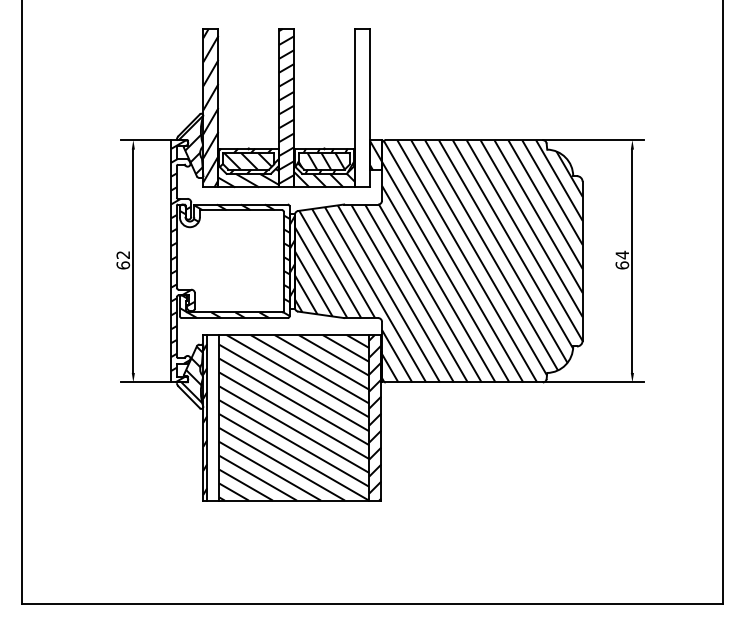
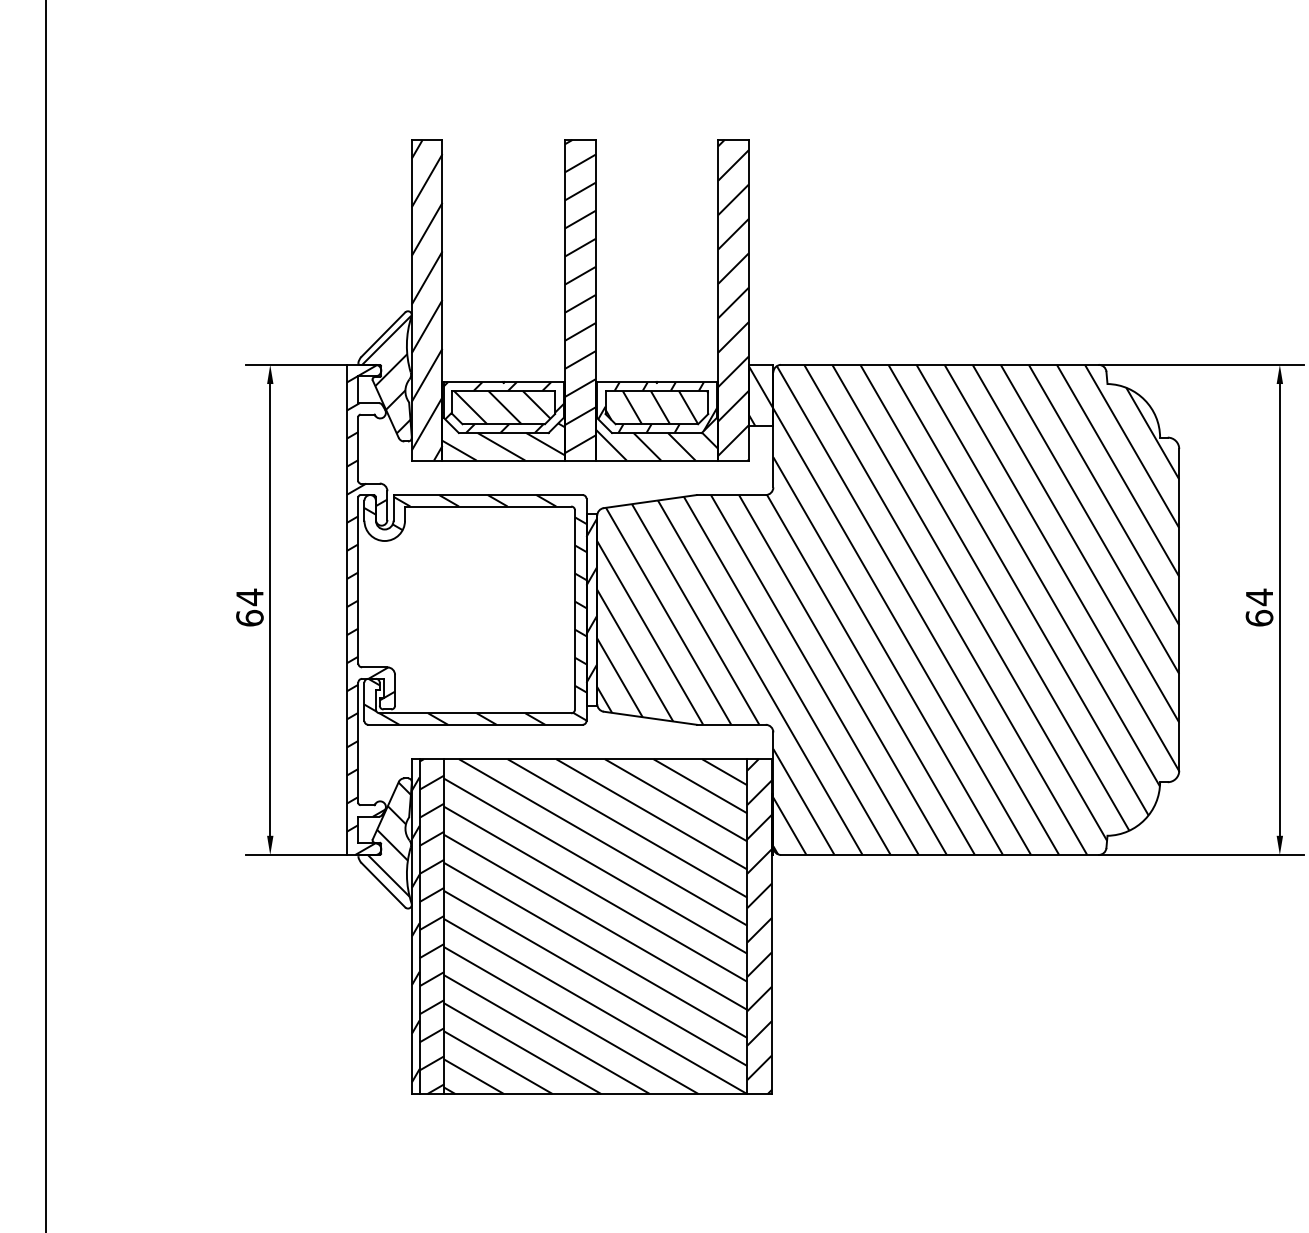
hatch: (361, 107) -> (731, 298), added
text: (122, 254) -> (248, 596), 62 -> 64
hatch: (213, 417) -> (432, 925), added

